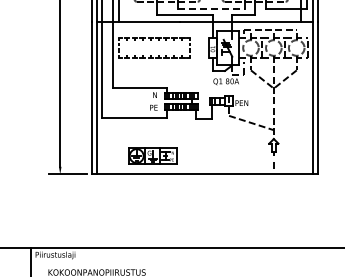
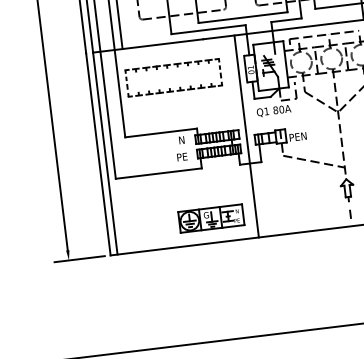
line: (211, 9) -> (242, 17), dashed -> solid
line: (203, 97) -> (246, 135), added
part: (152, 155) -> (210, 217), moved

